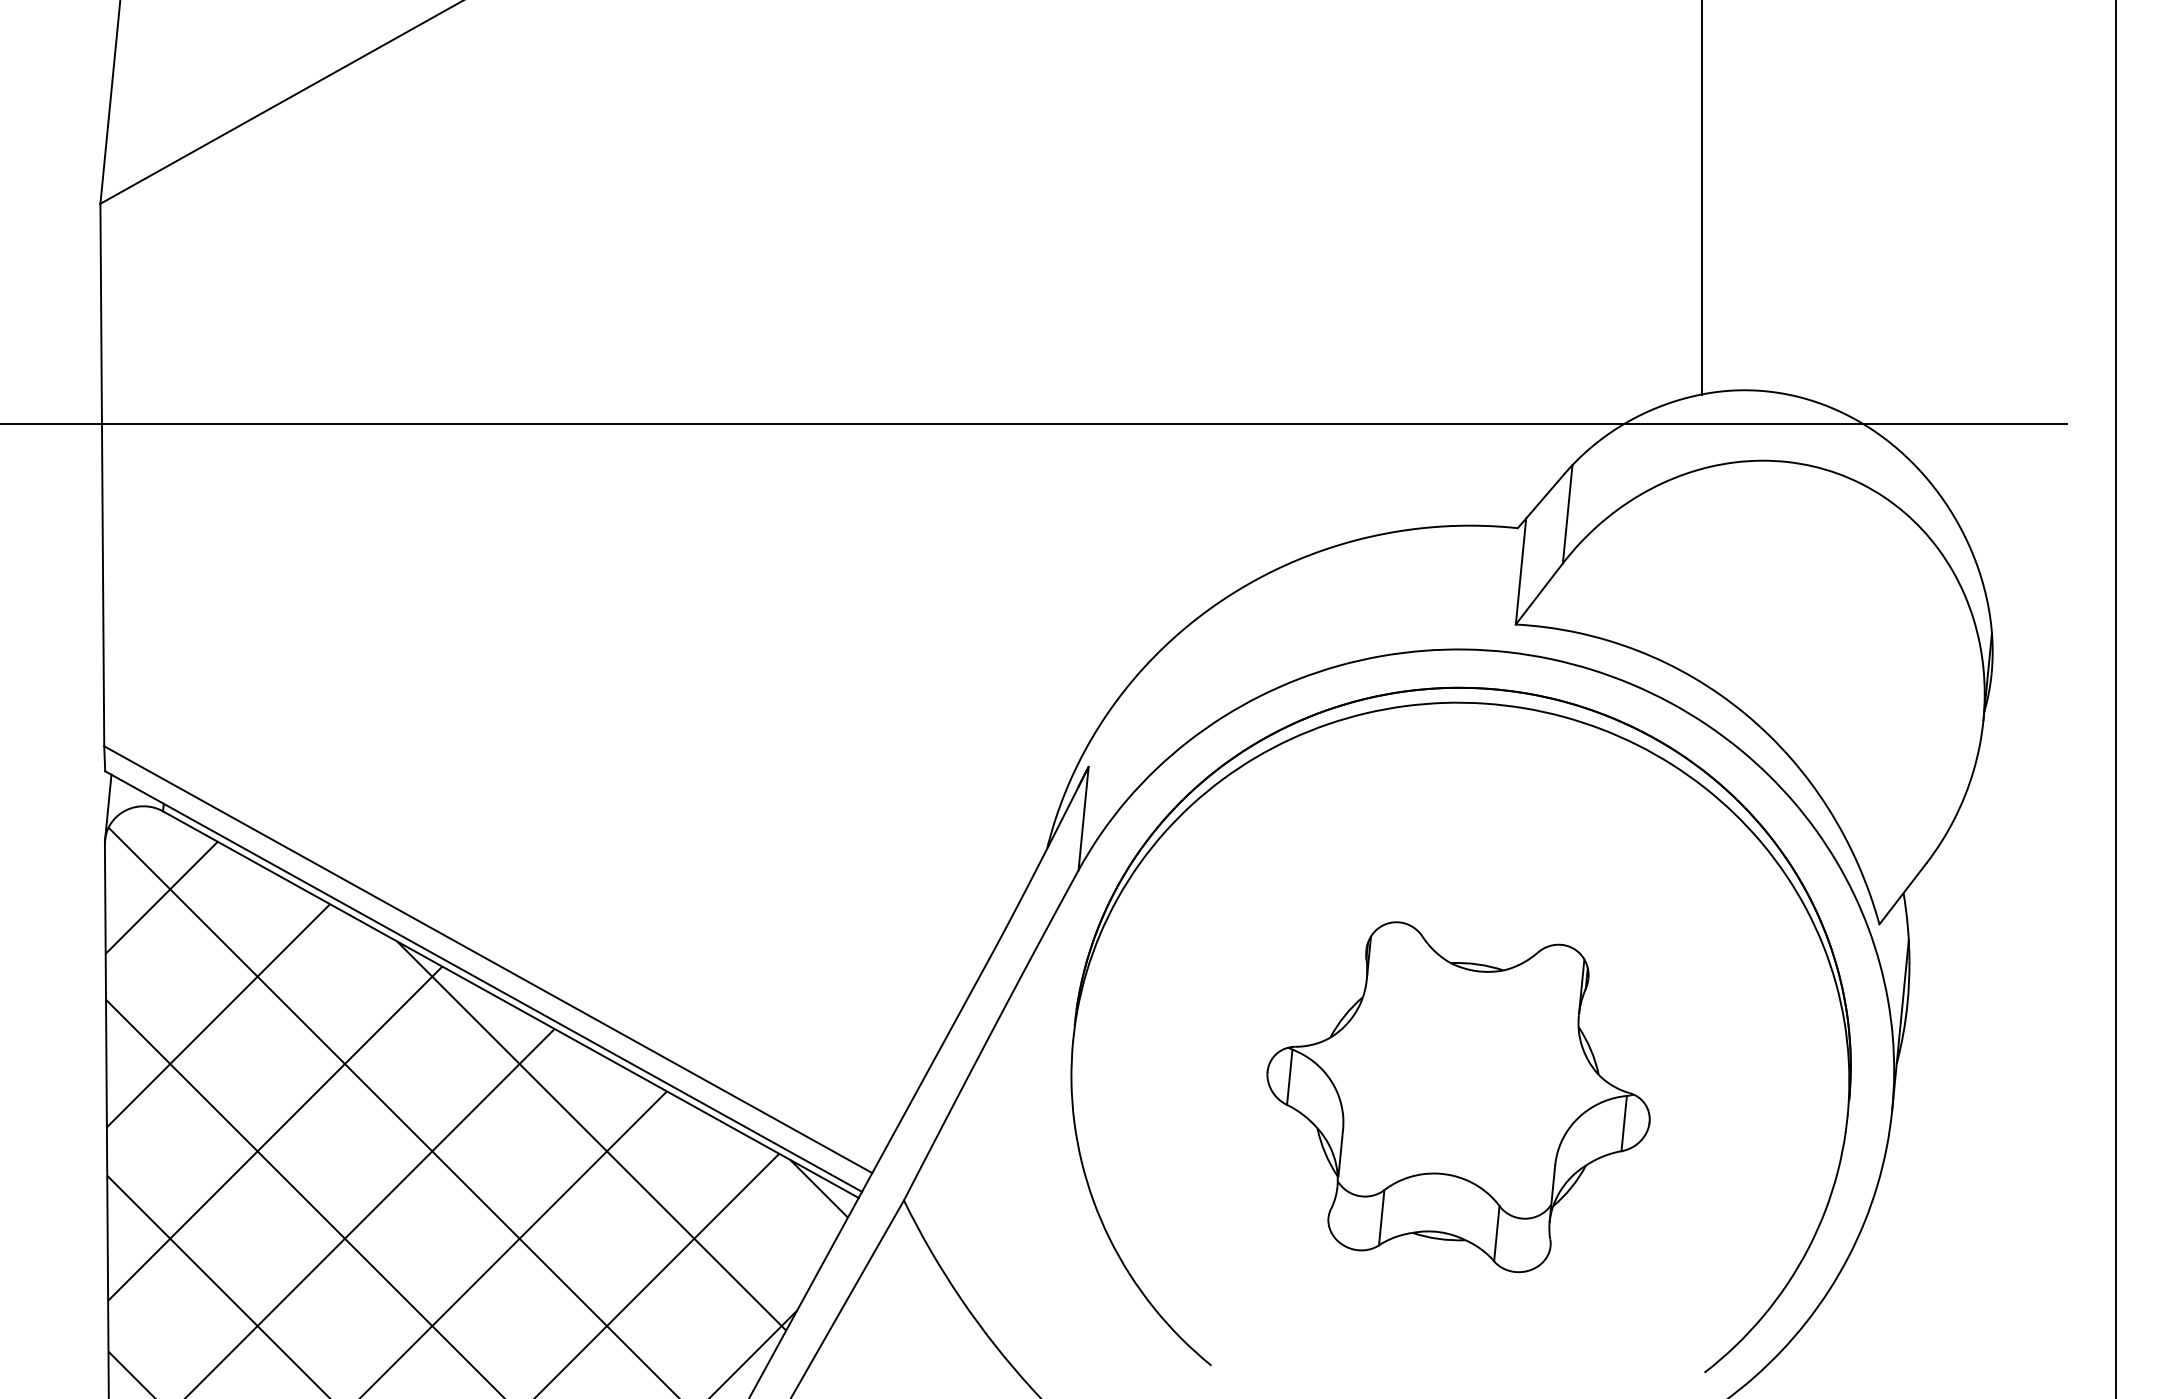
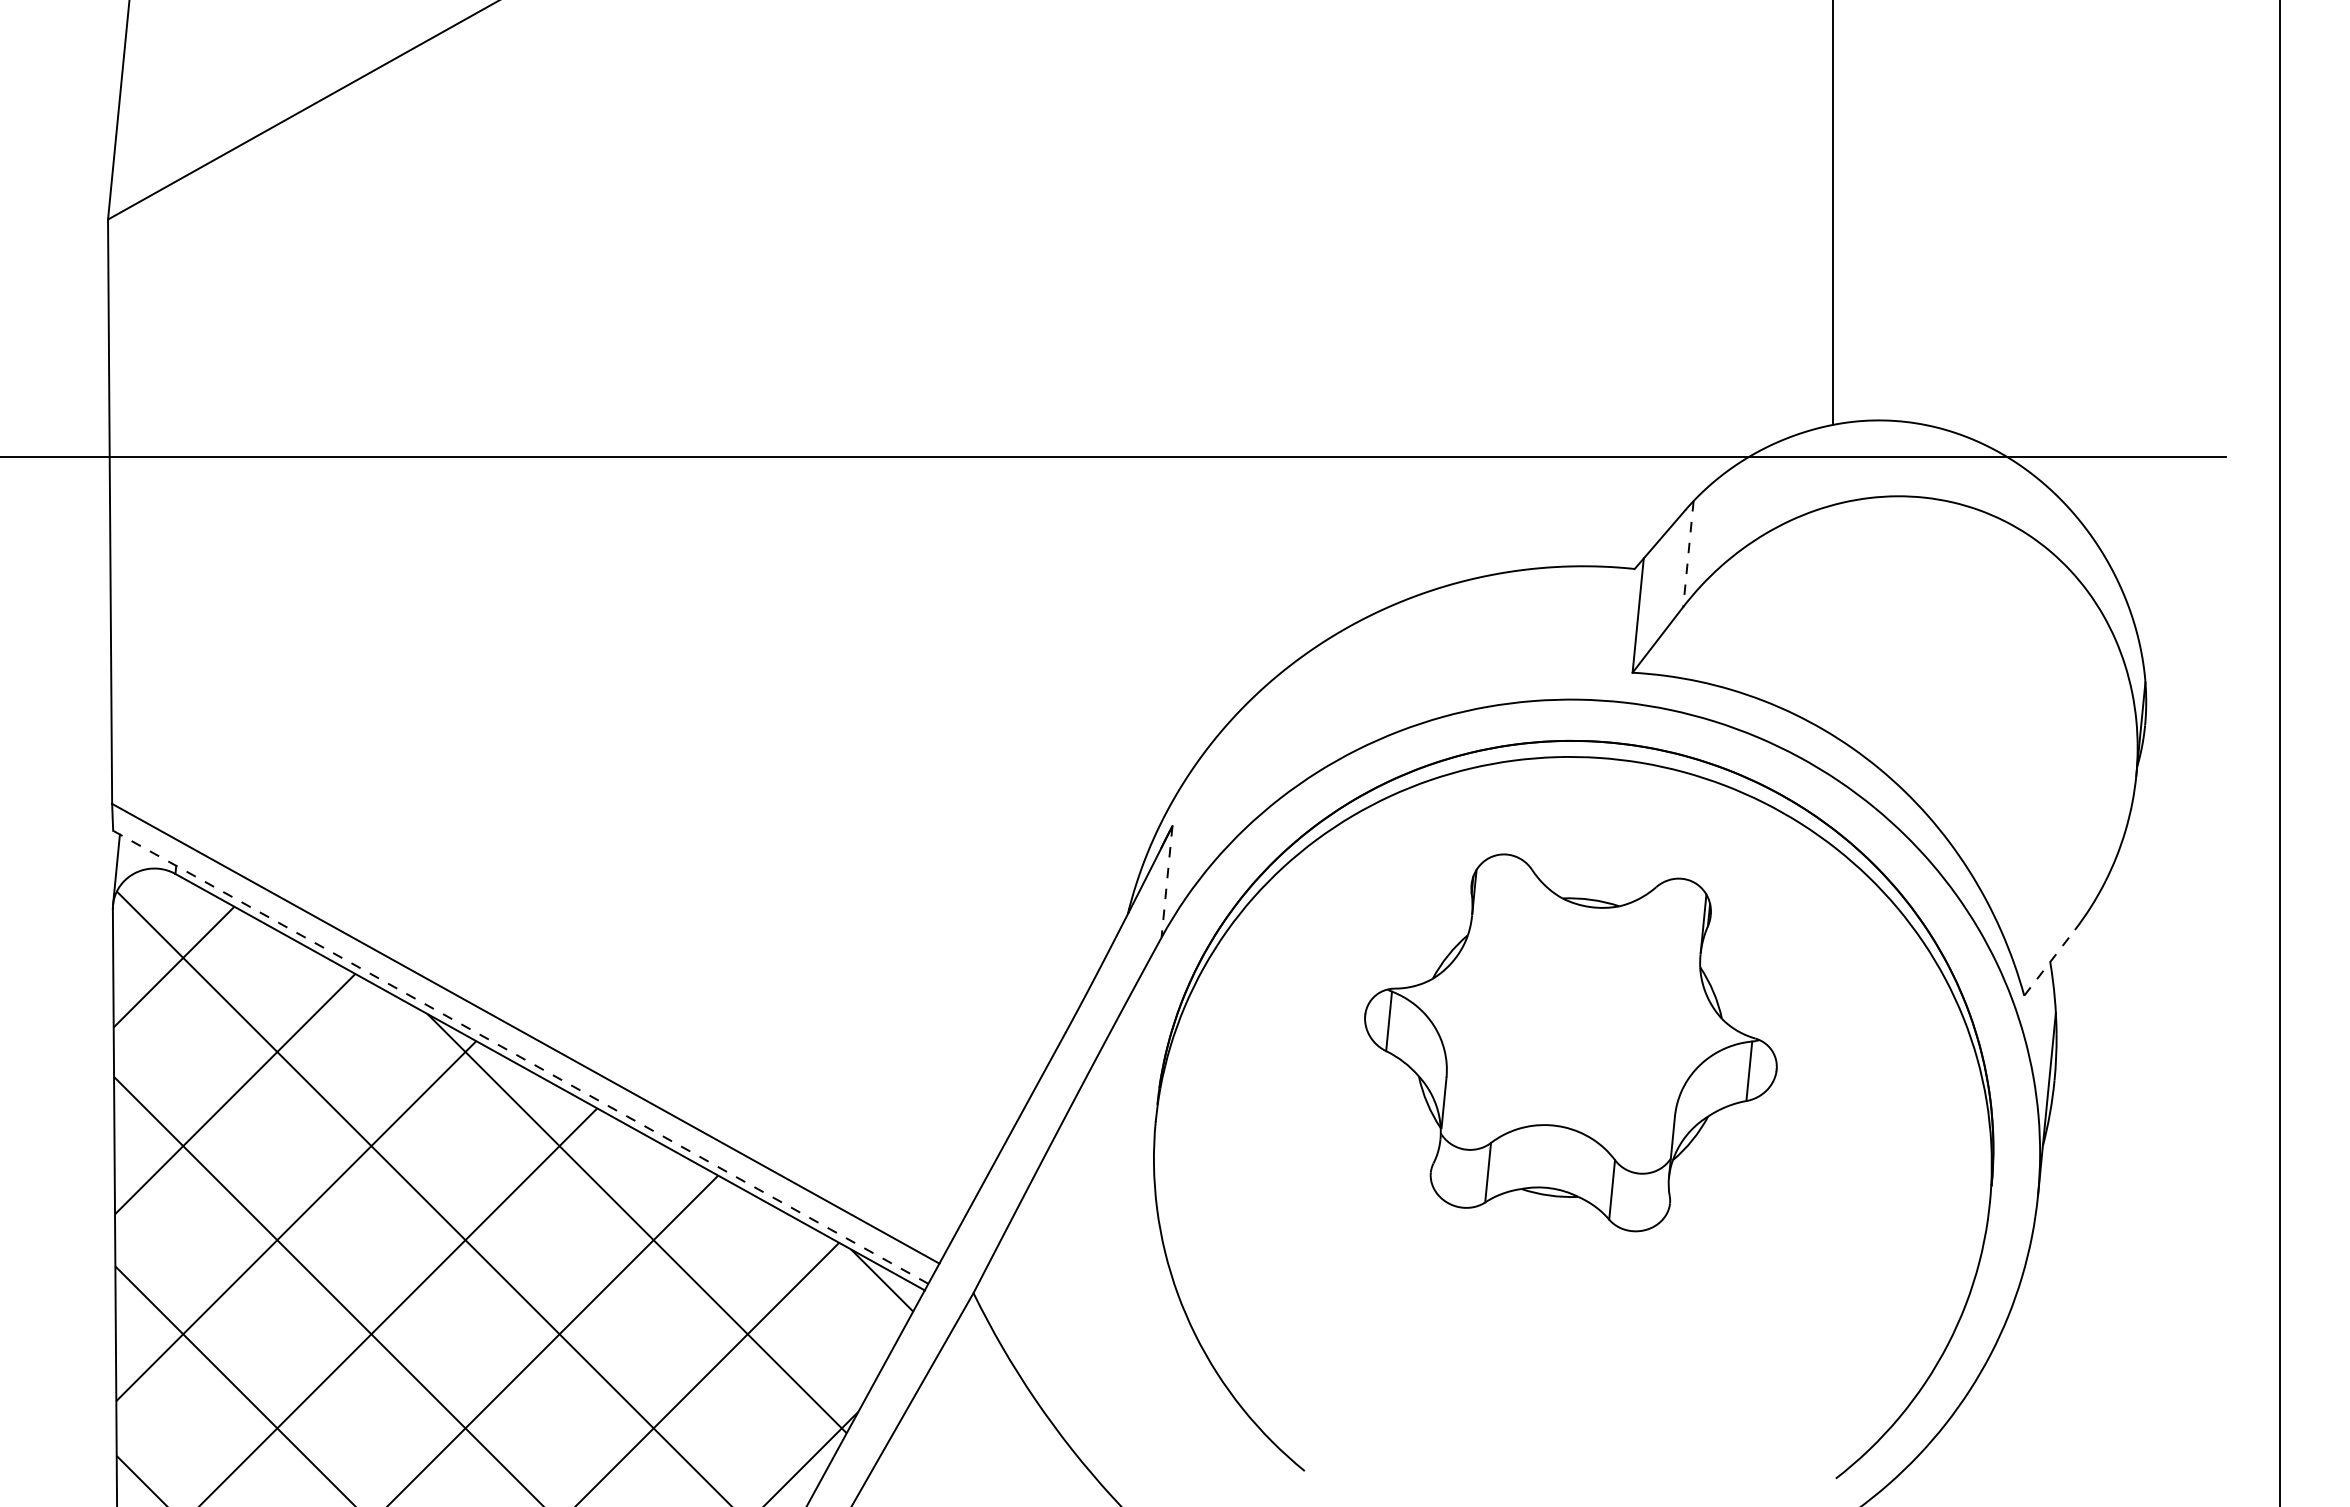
line: (1567, 514) -> (1688, 554), solid -> dashed
line: (1084, 818) -> (1167, 881), solid -> dashed
line: (1902, 893) -> (2049, 962), solid -> dashed
line: (483, 981) -> (520, 1057), solid -> dashed
part: (1458, 1096) -> (1570, 1042), moved

